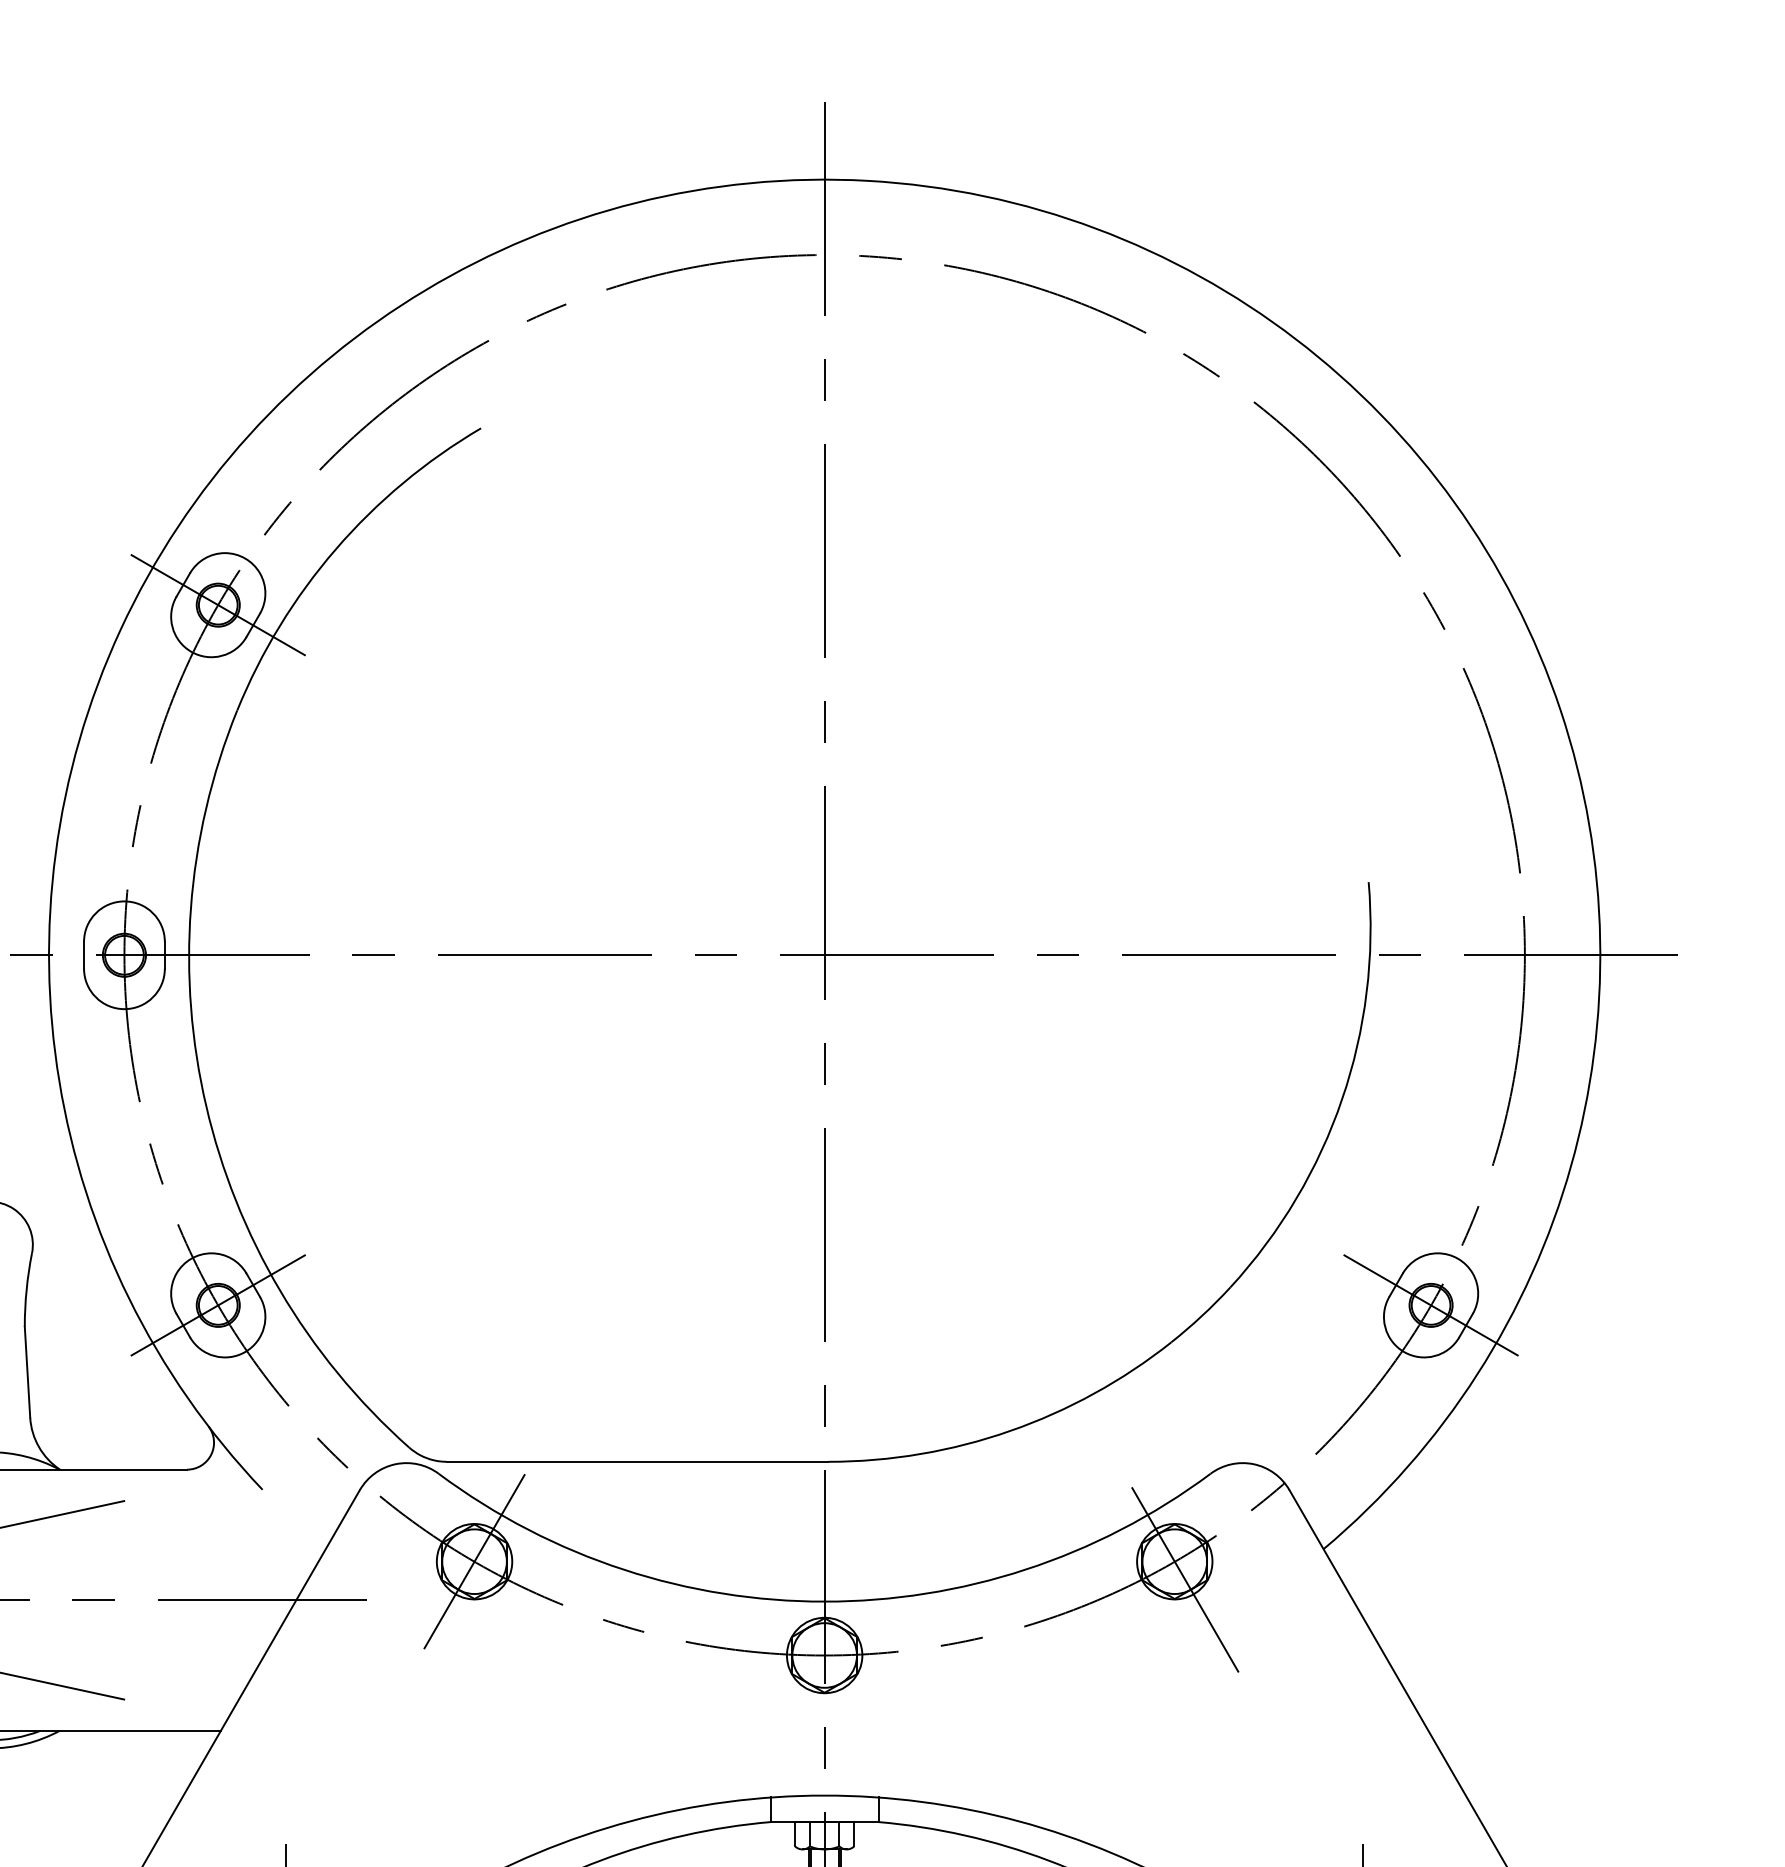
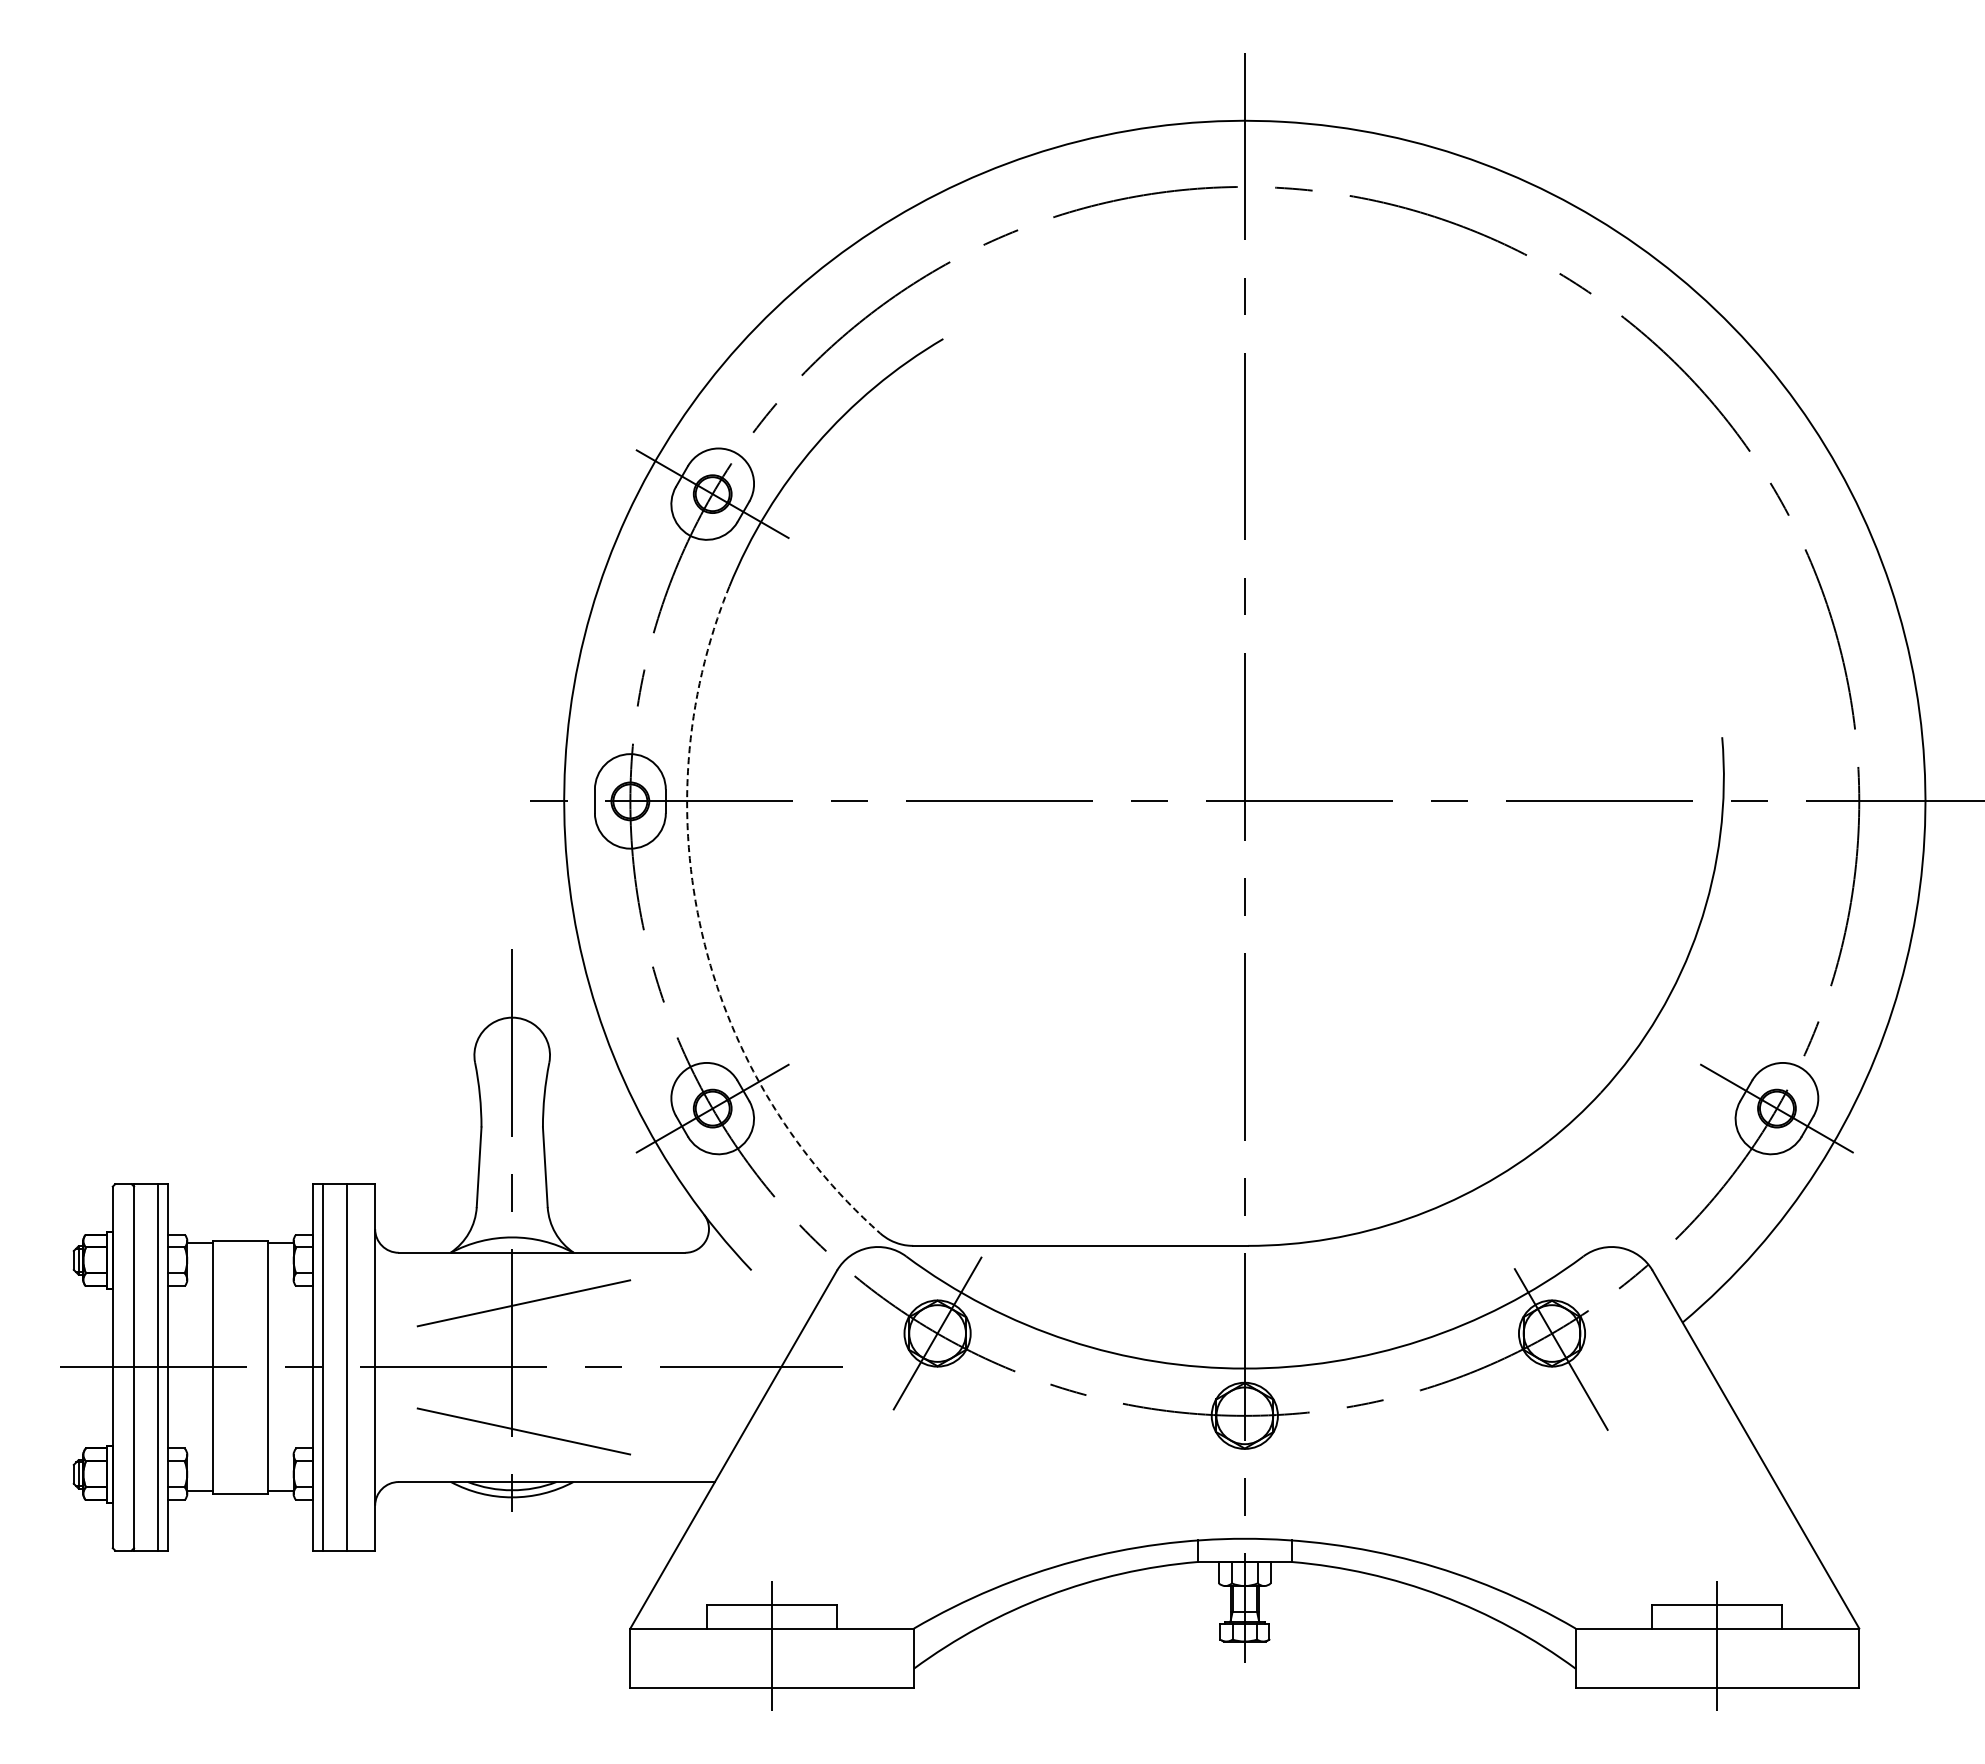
arc: (206, 1105) -> (702, 933), solid -> dashed

